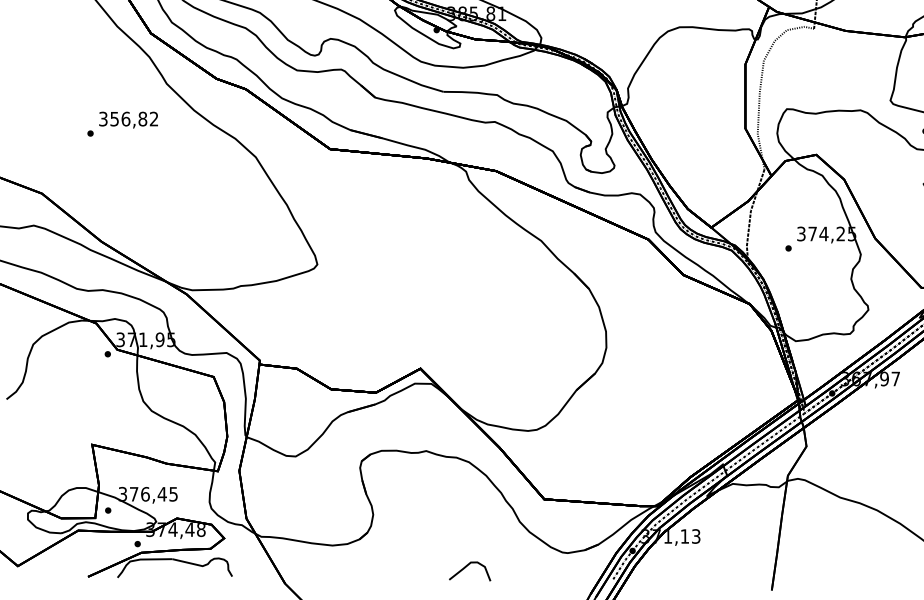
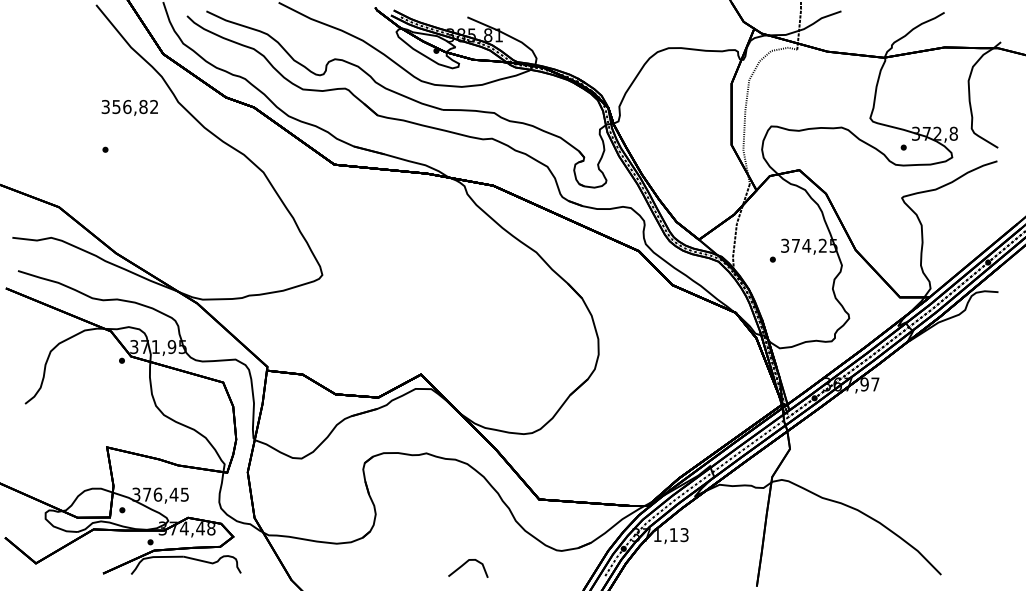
text: (128, 119) -> (129, 107), moved

